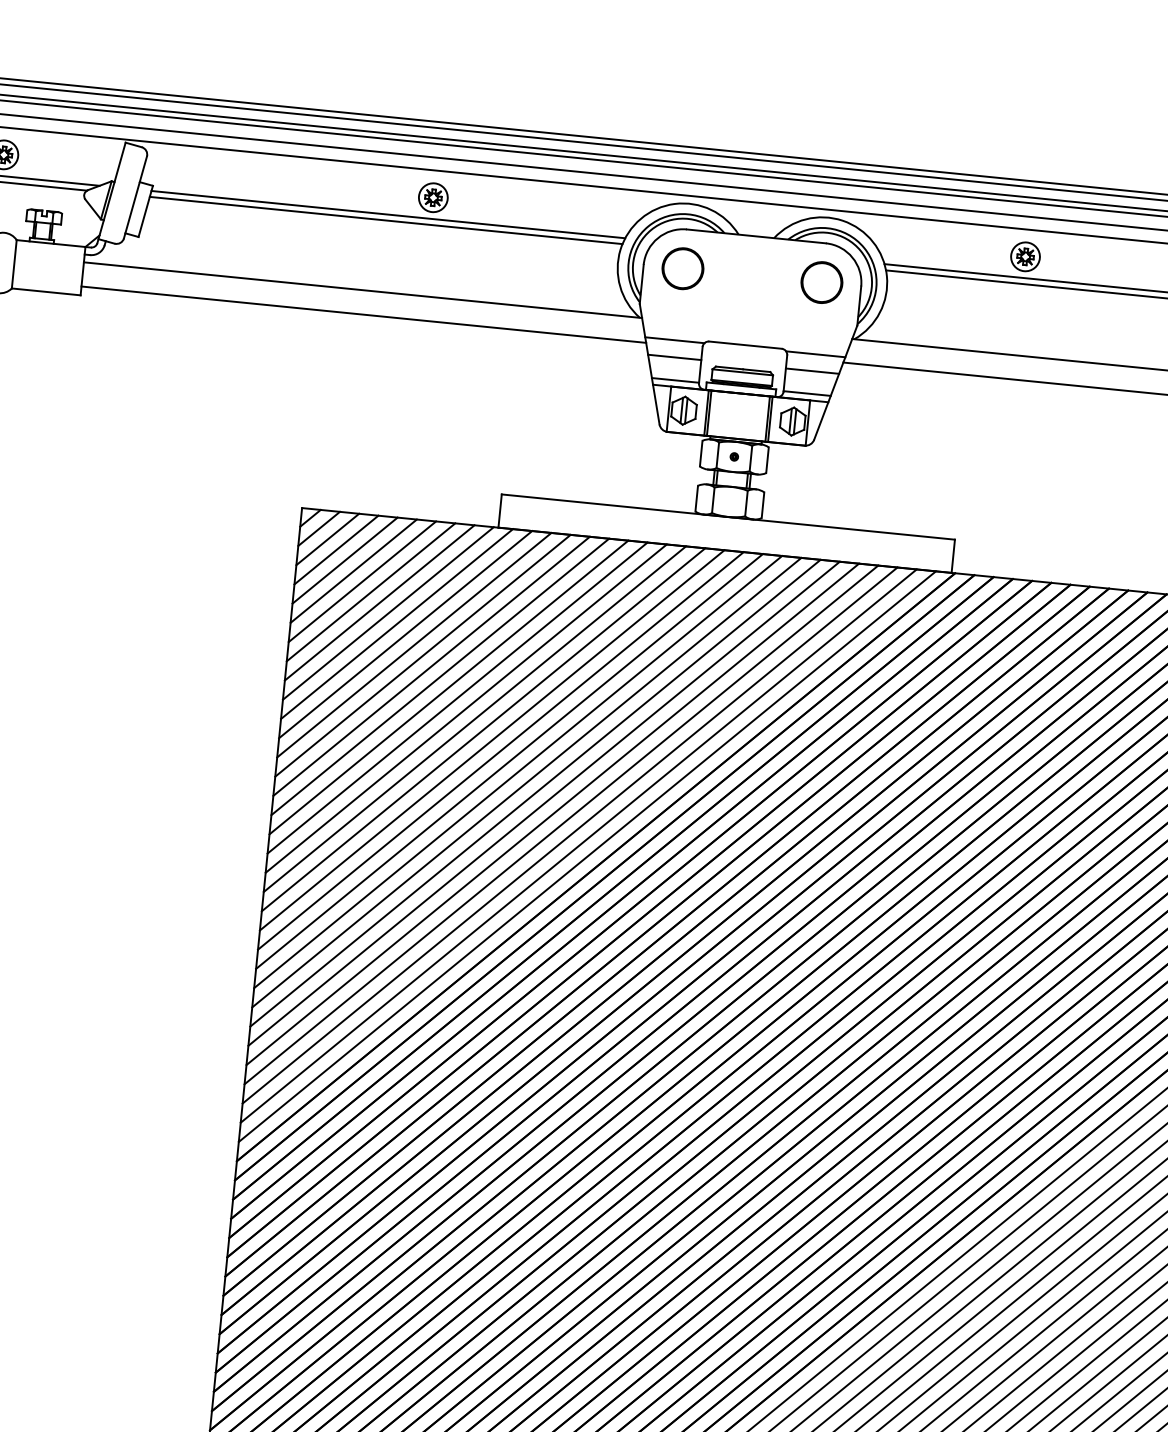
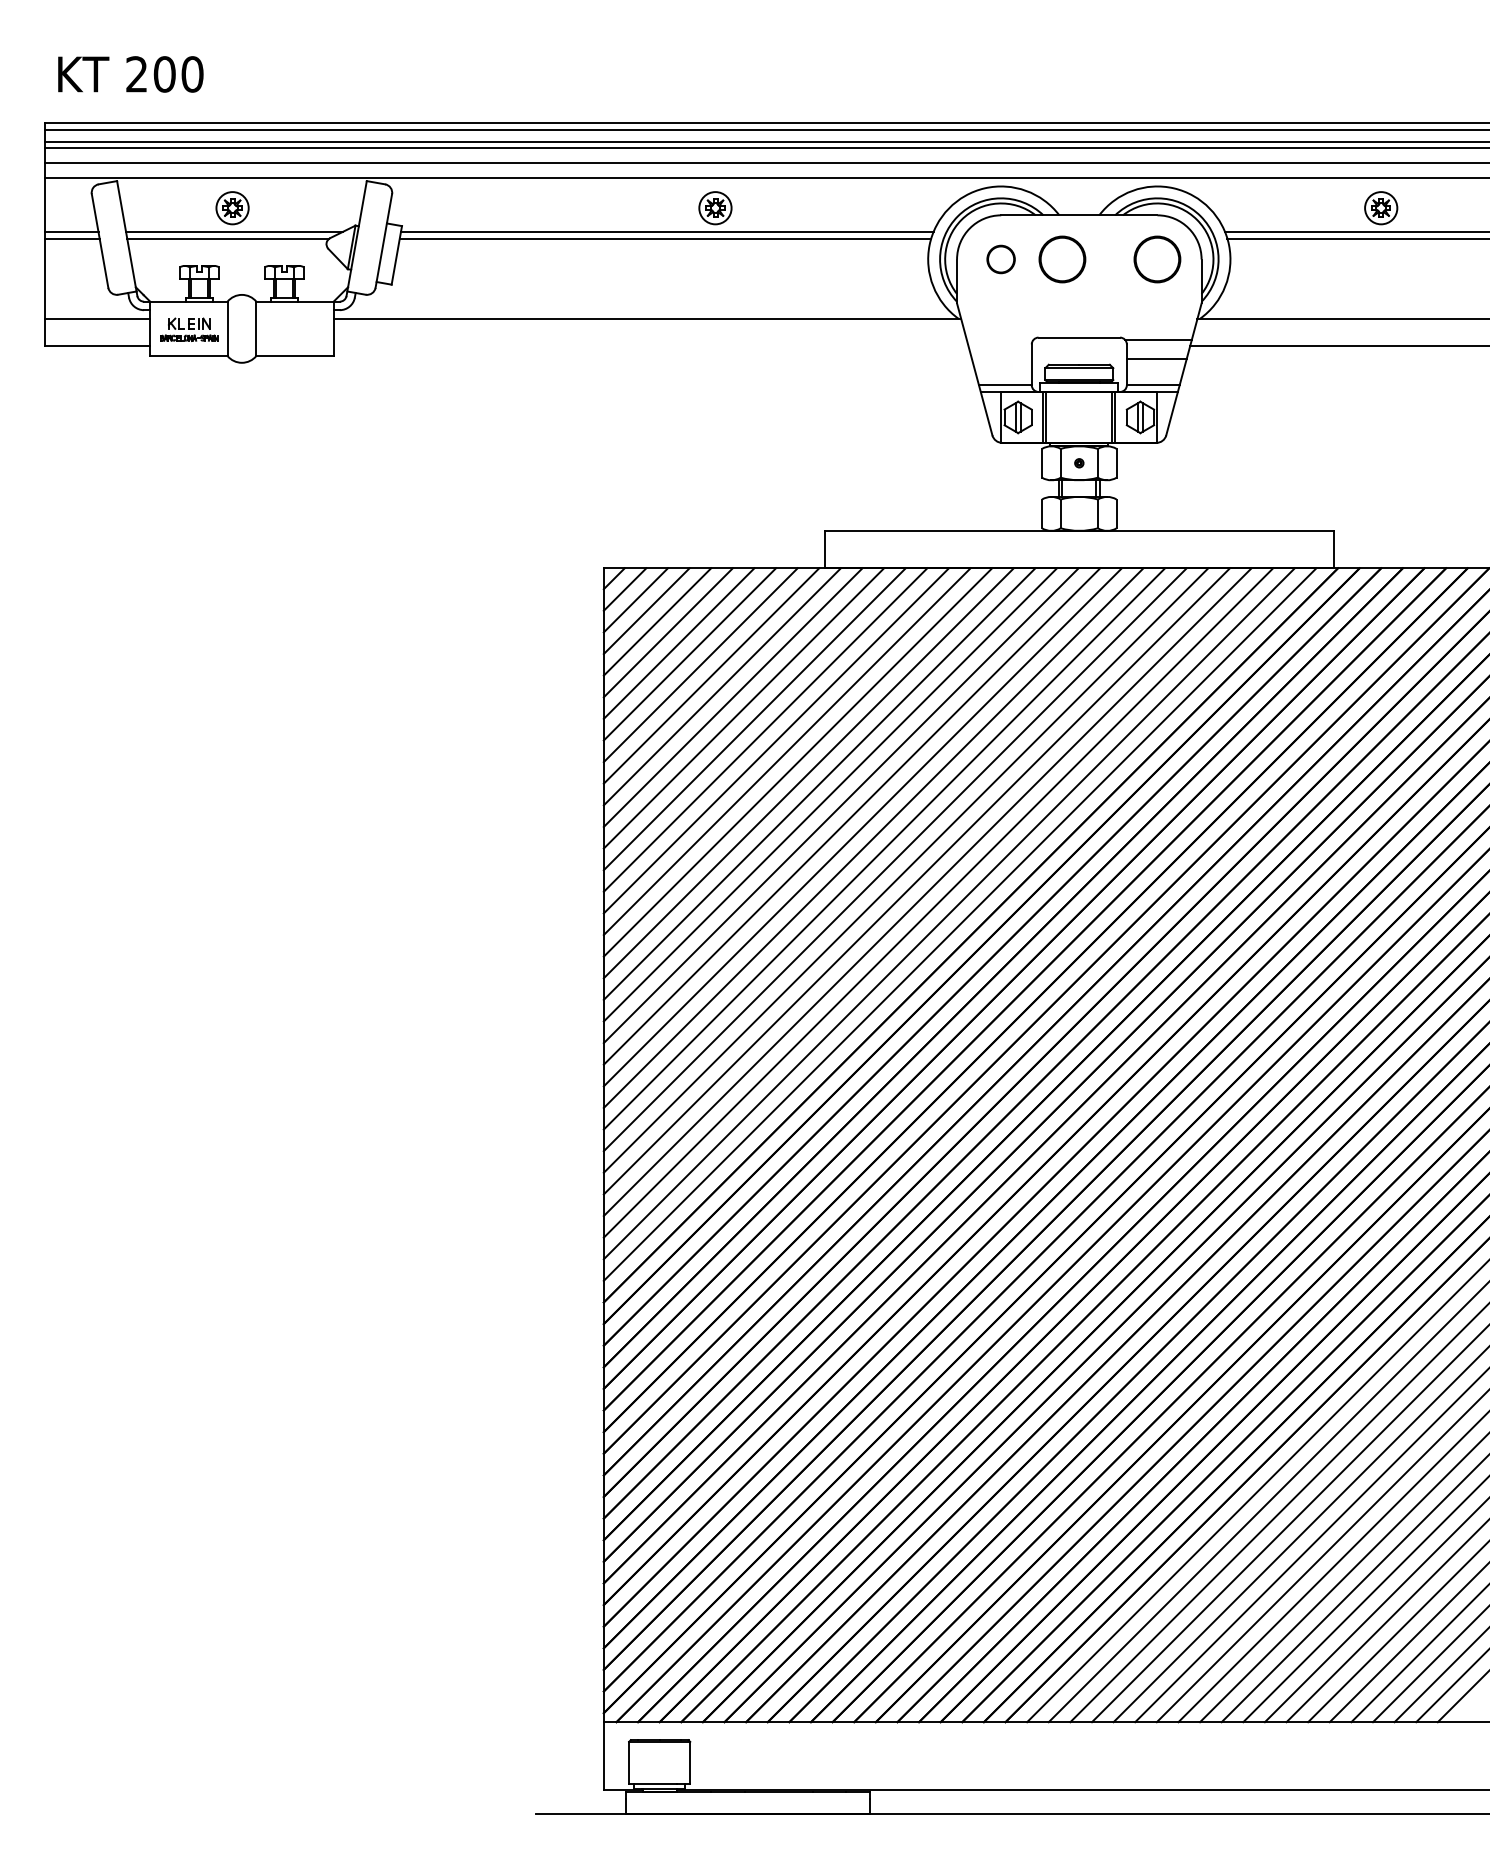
part: (682, 268) -> (1000, 259), size x0.6
part: (737, 274) -> (1062, 259), added
line: (363, 314) -> (650, 346), removed
line: (674, 340) -> (999, 340), removed
line: (674, 357) -> (1001, 359), removed

